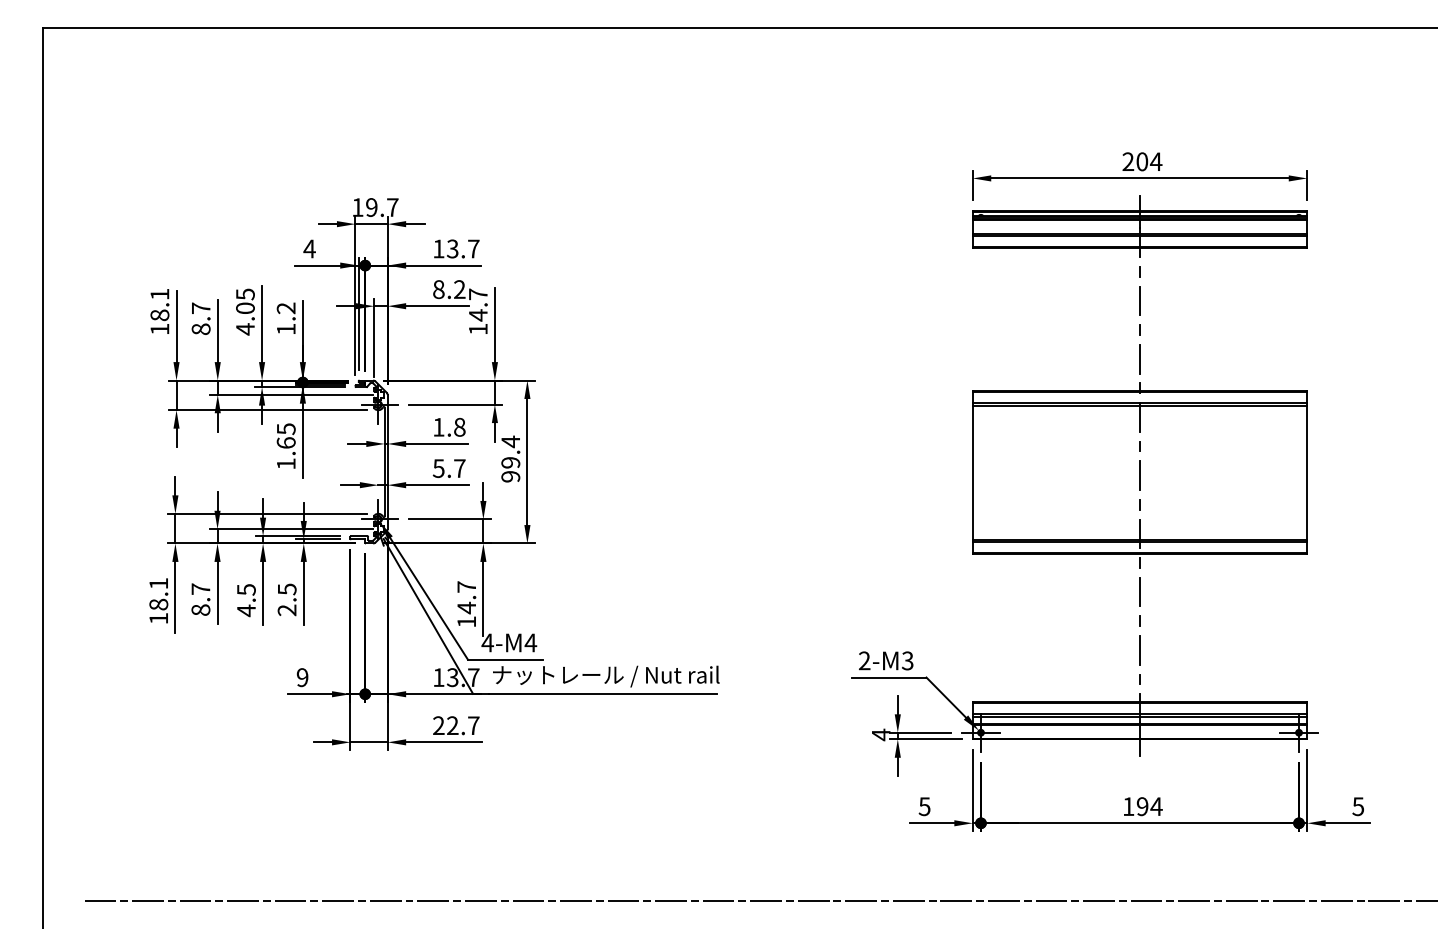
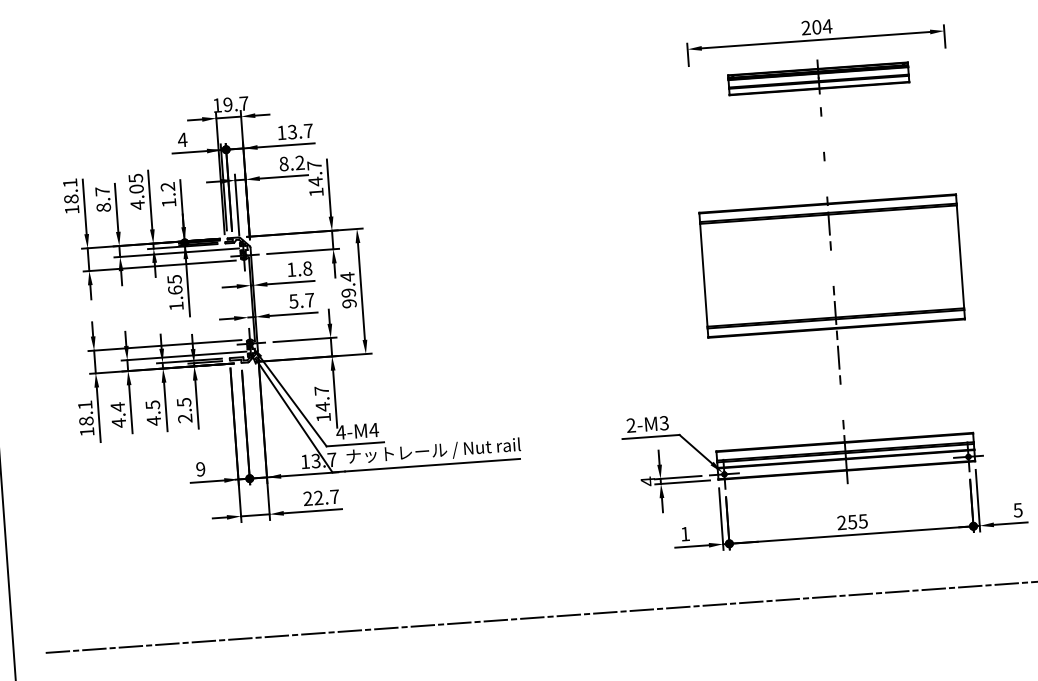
part: (1139, 226) -> (818, 77), size x0.7
line: (1140, 300) -> (823, 133), removed
line: (1139, 359) -> (825, 179), removed
line: (1140, 475) -> (832, 268), removed
text: (200, 599) -> (118, 415), 8.7 -> 4.4
line: (1140, 649) -> (842, 401), removed
text: (924, 806) -> (685, 534), 5 -> 1
text: (1142, 806) -> (852, 522), 194 -> 255

